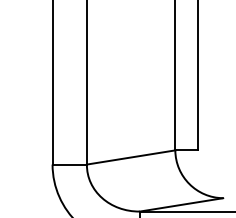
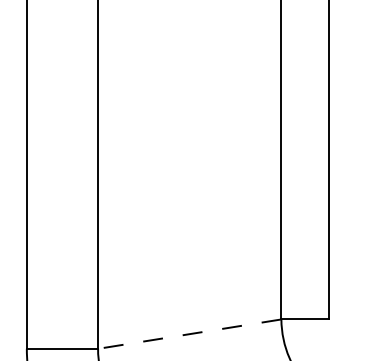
line: (131, 157) -> (190, 334), solid -> dashed

